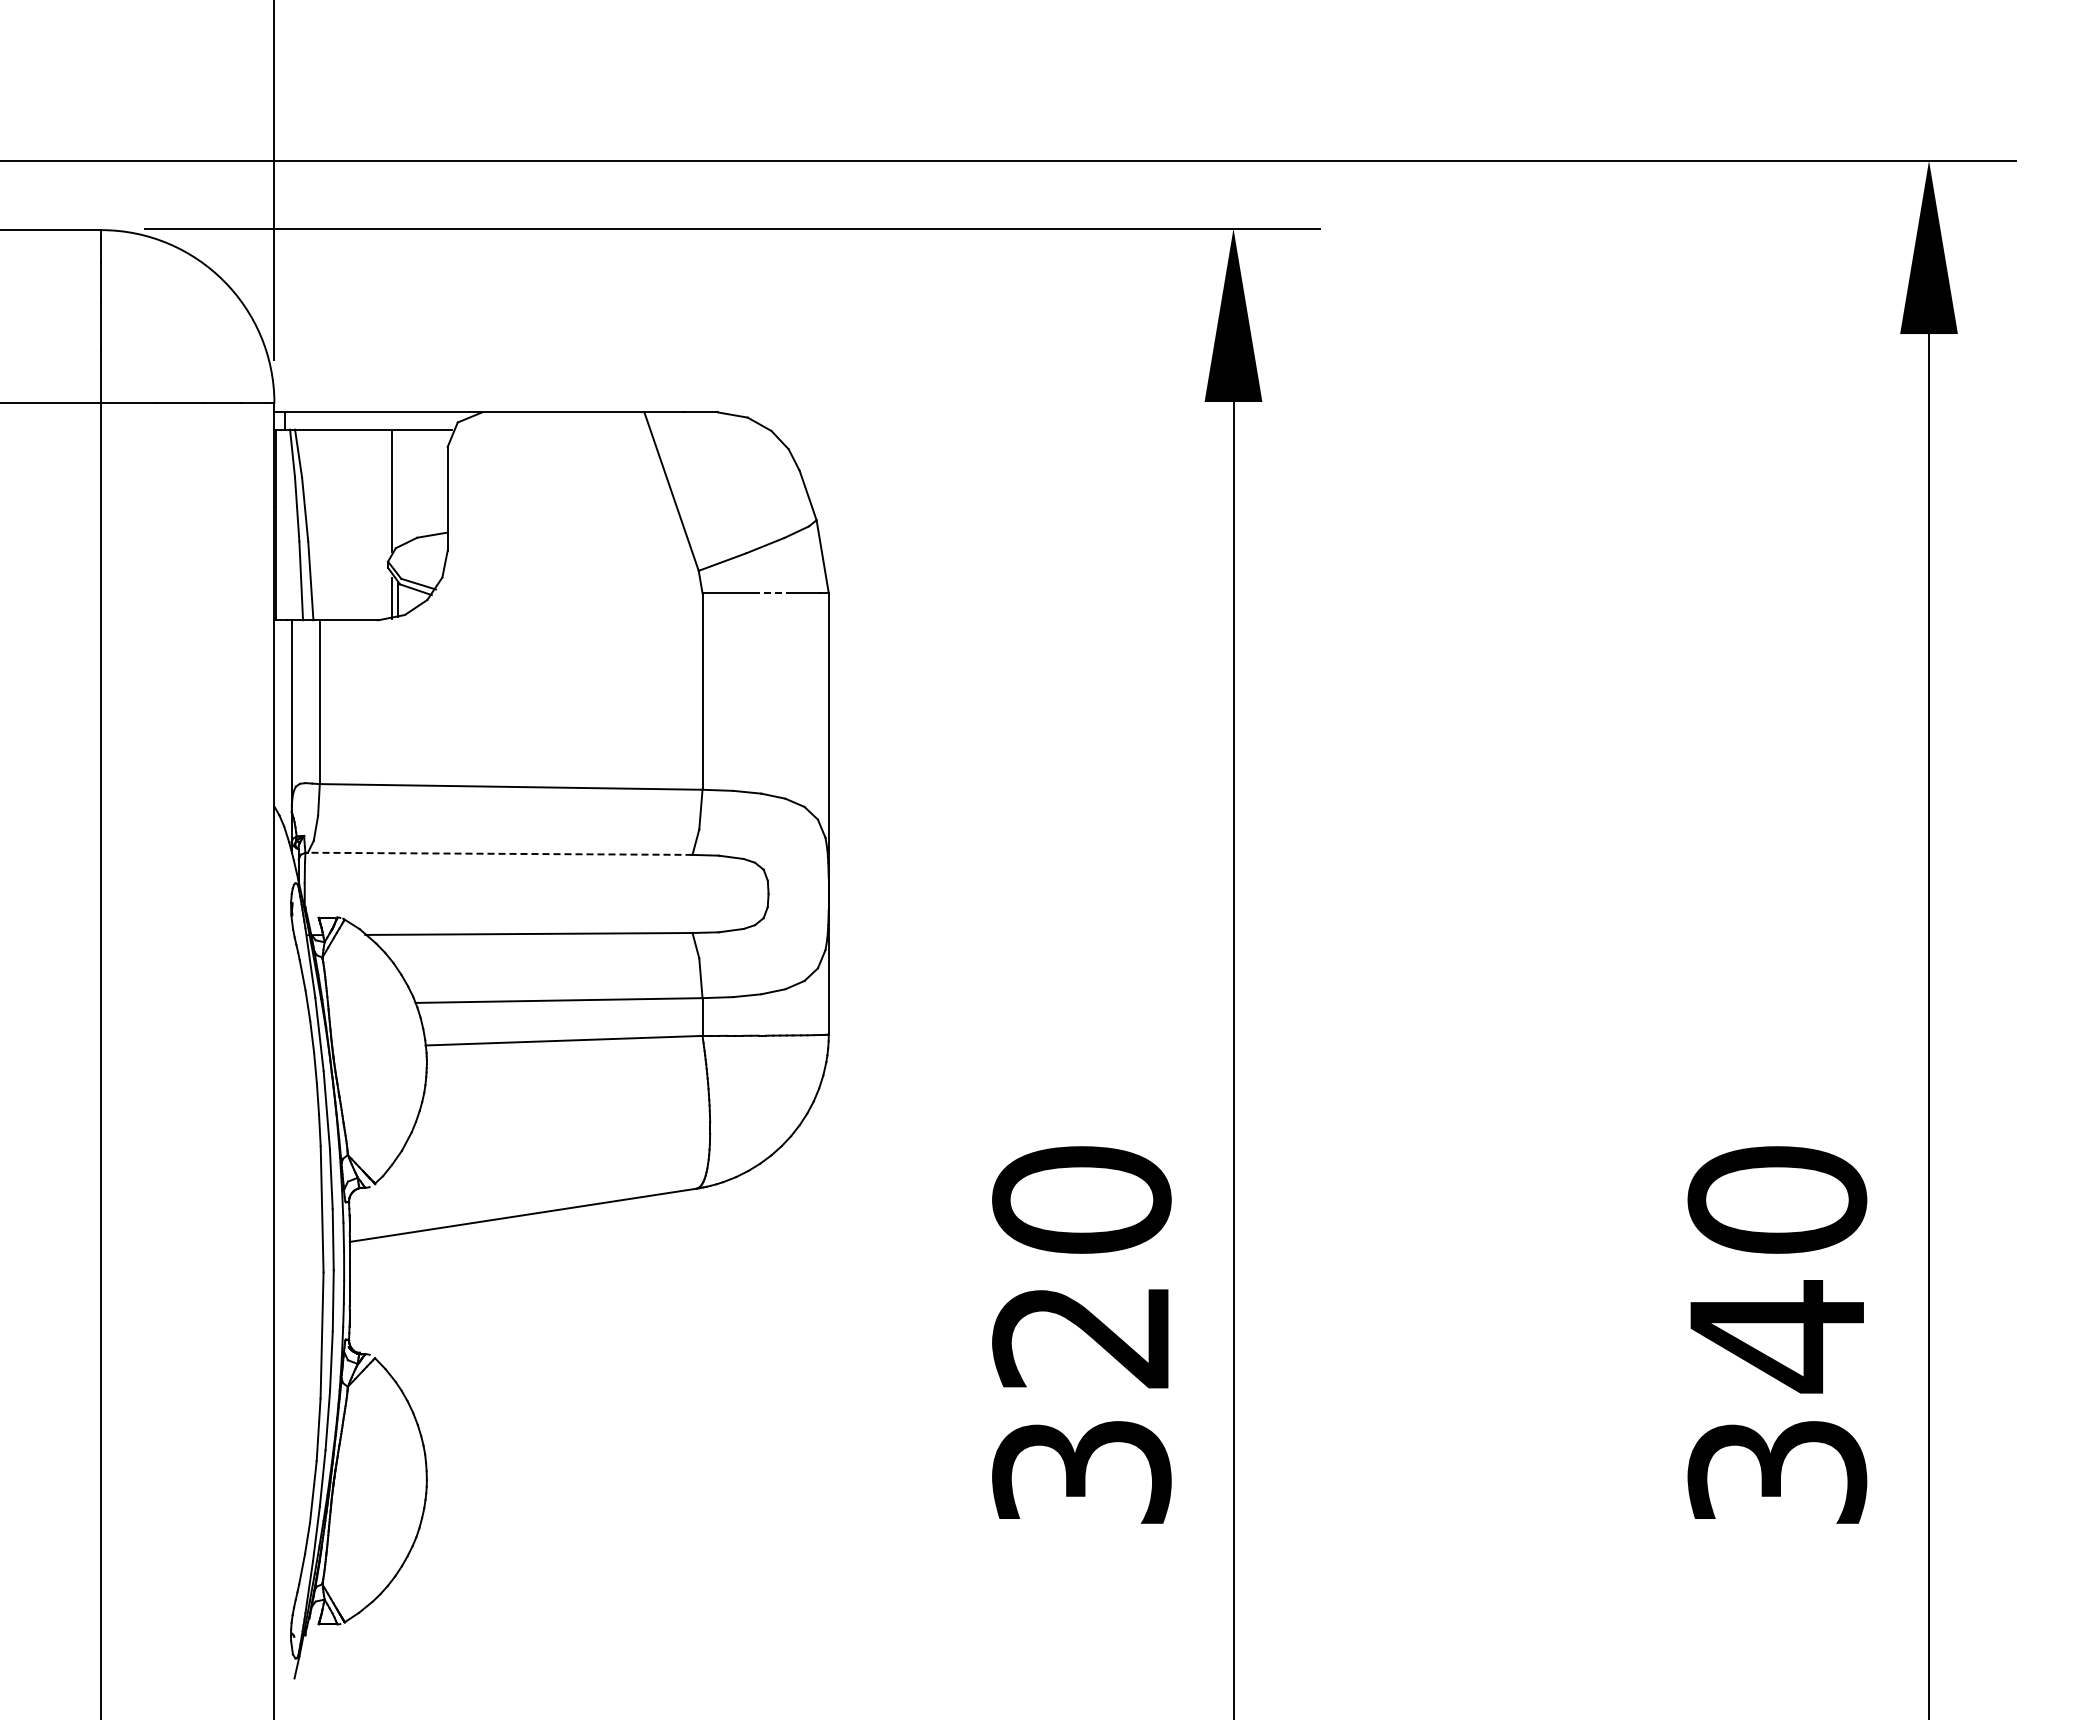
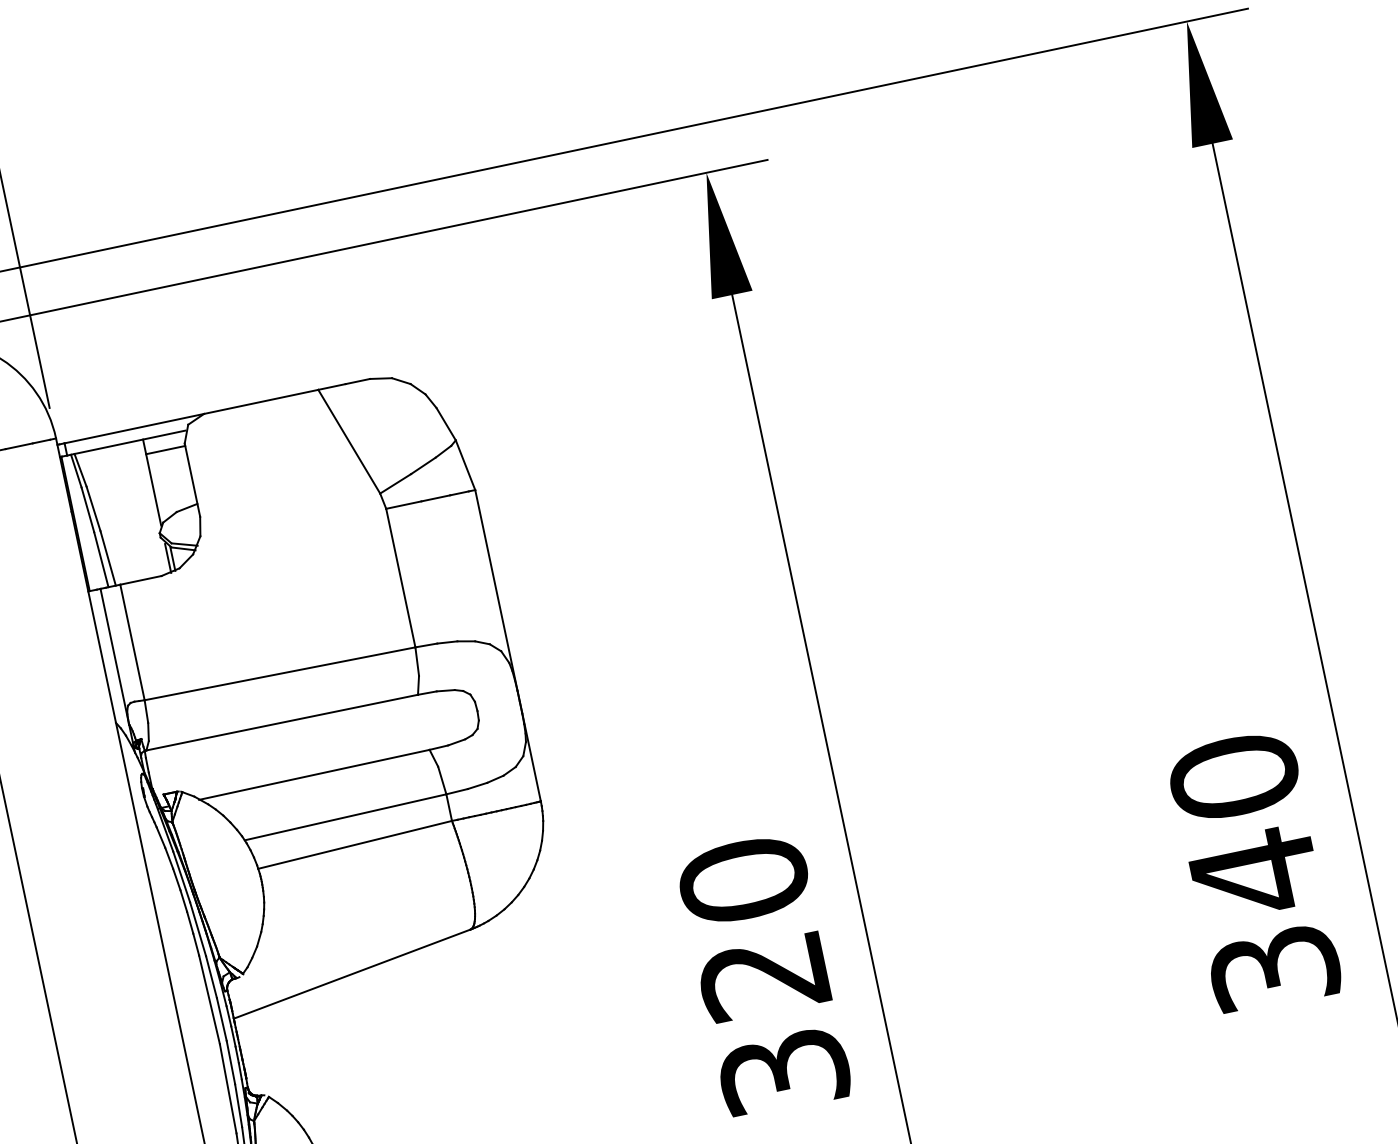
line: (419, 450) -> (165, 450), added
line: (773, 593) -> (436, 498), dashed -> solid
line: (499, 853) -> (281, 722), dashed -> solid

